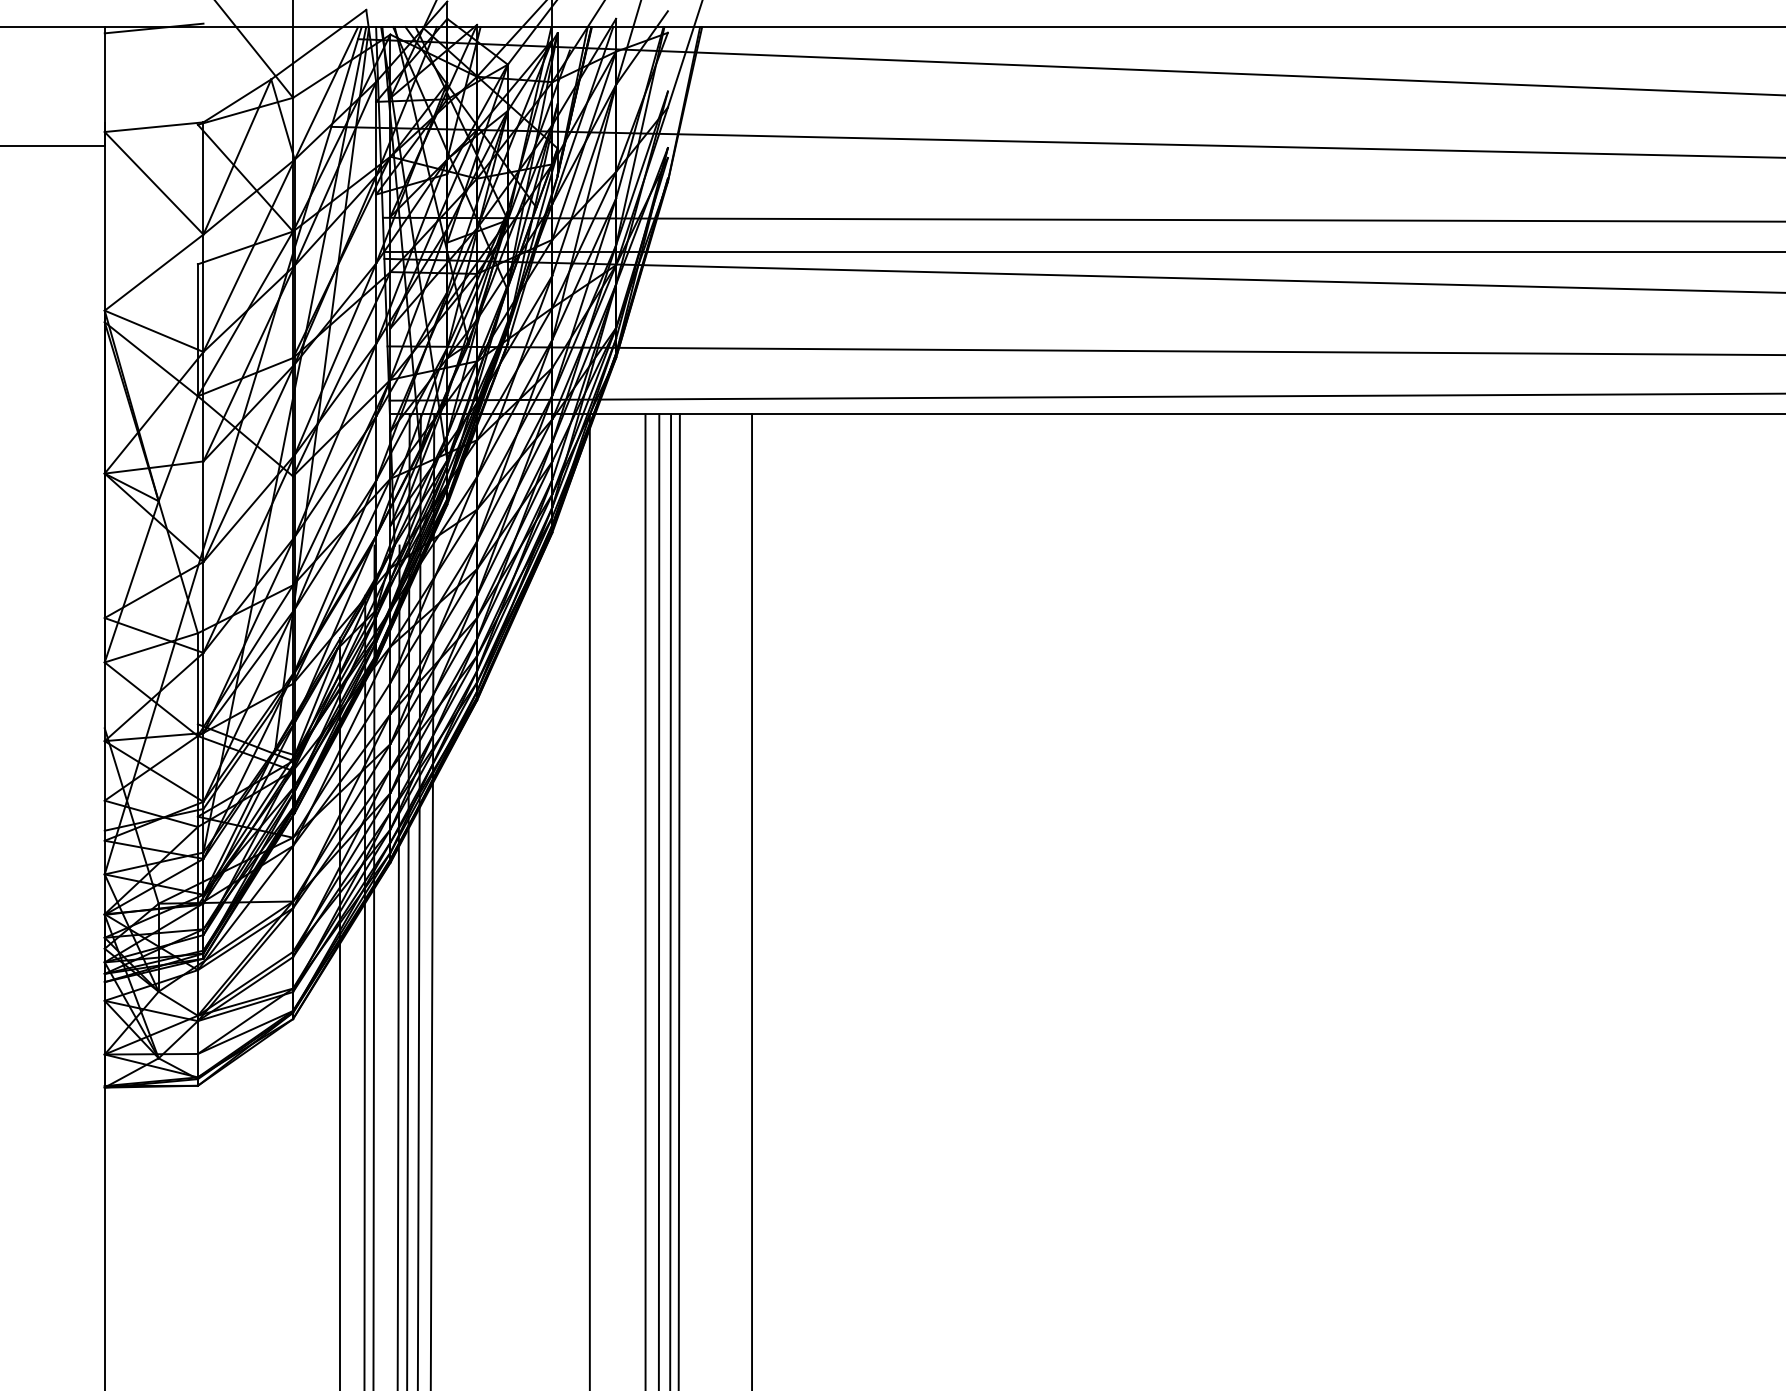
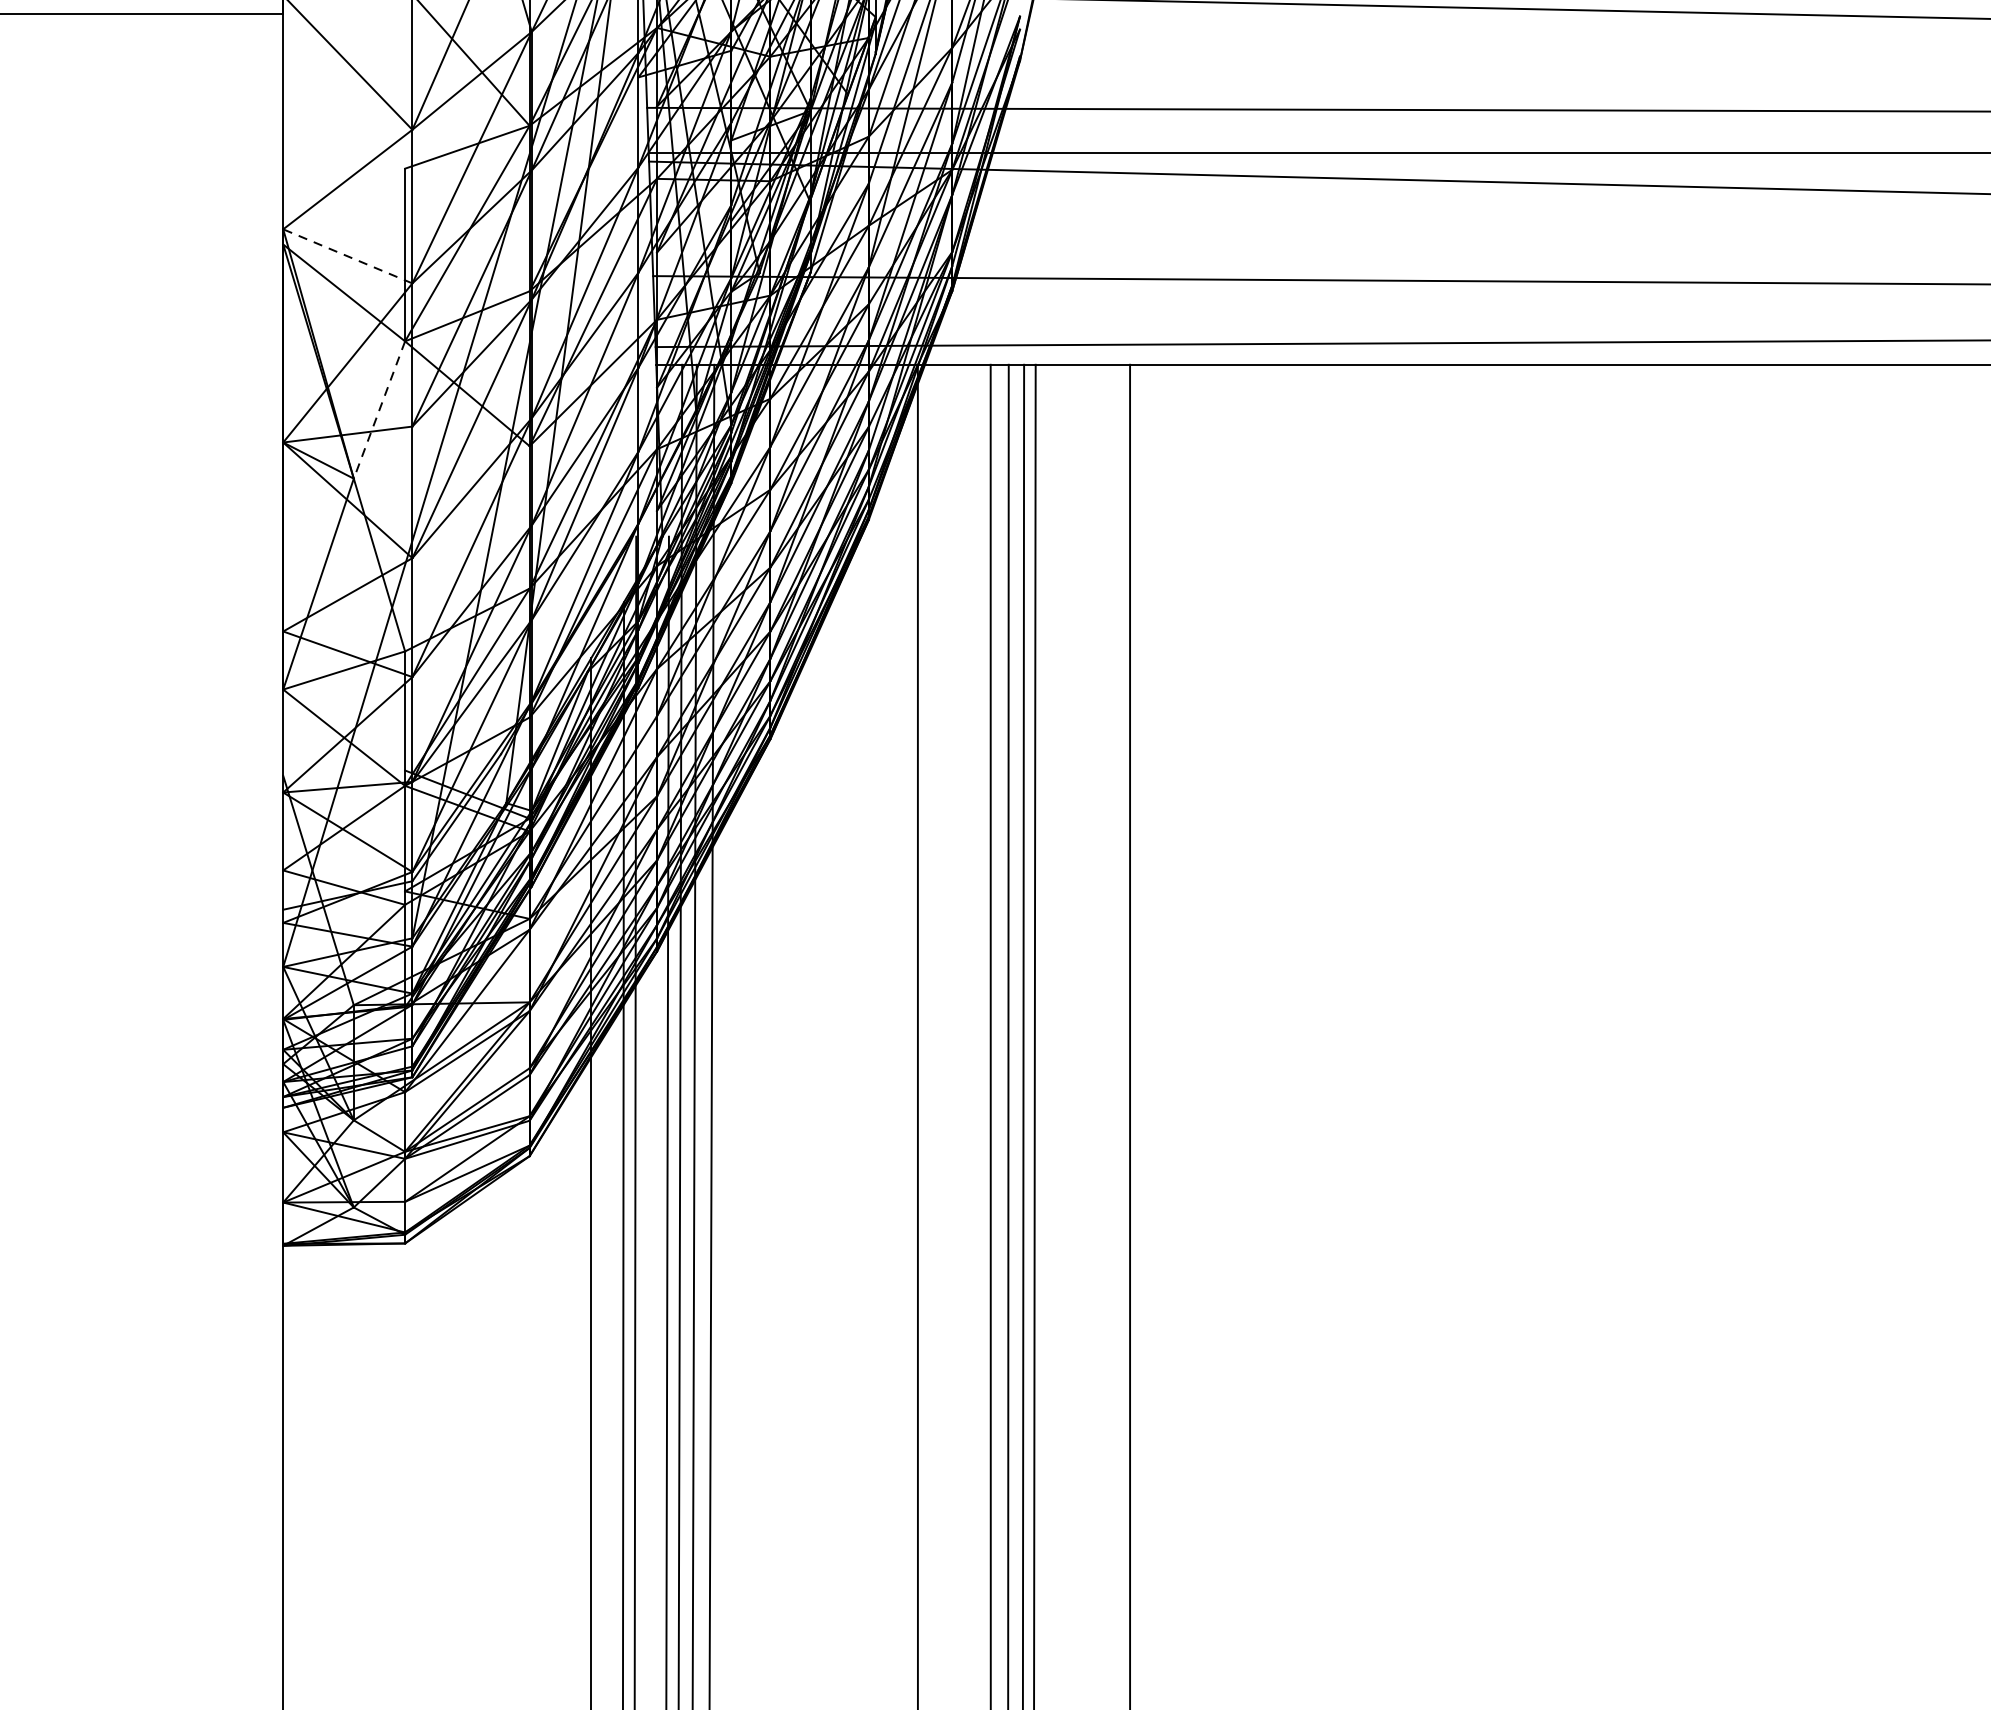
line: (154, 331) -> (348, 256), solid -> dashed
line: (178, 449) -> (379, 410), solid -> dashed

